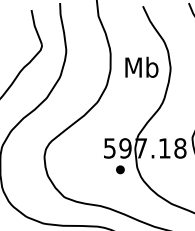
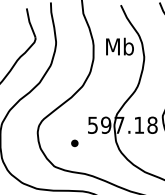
text: (141, 66) -> (119, 45), moved
part: (120, 169) -> (74, 143), moved

